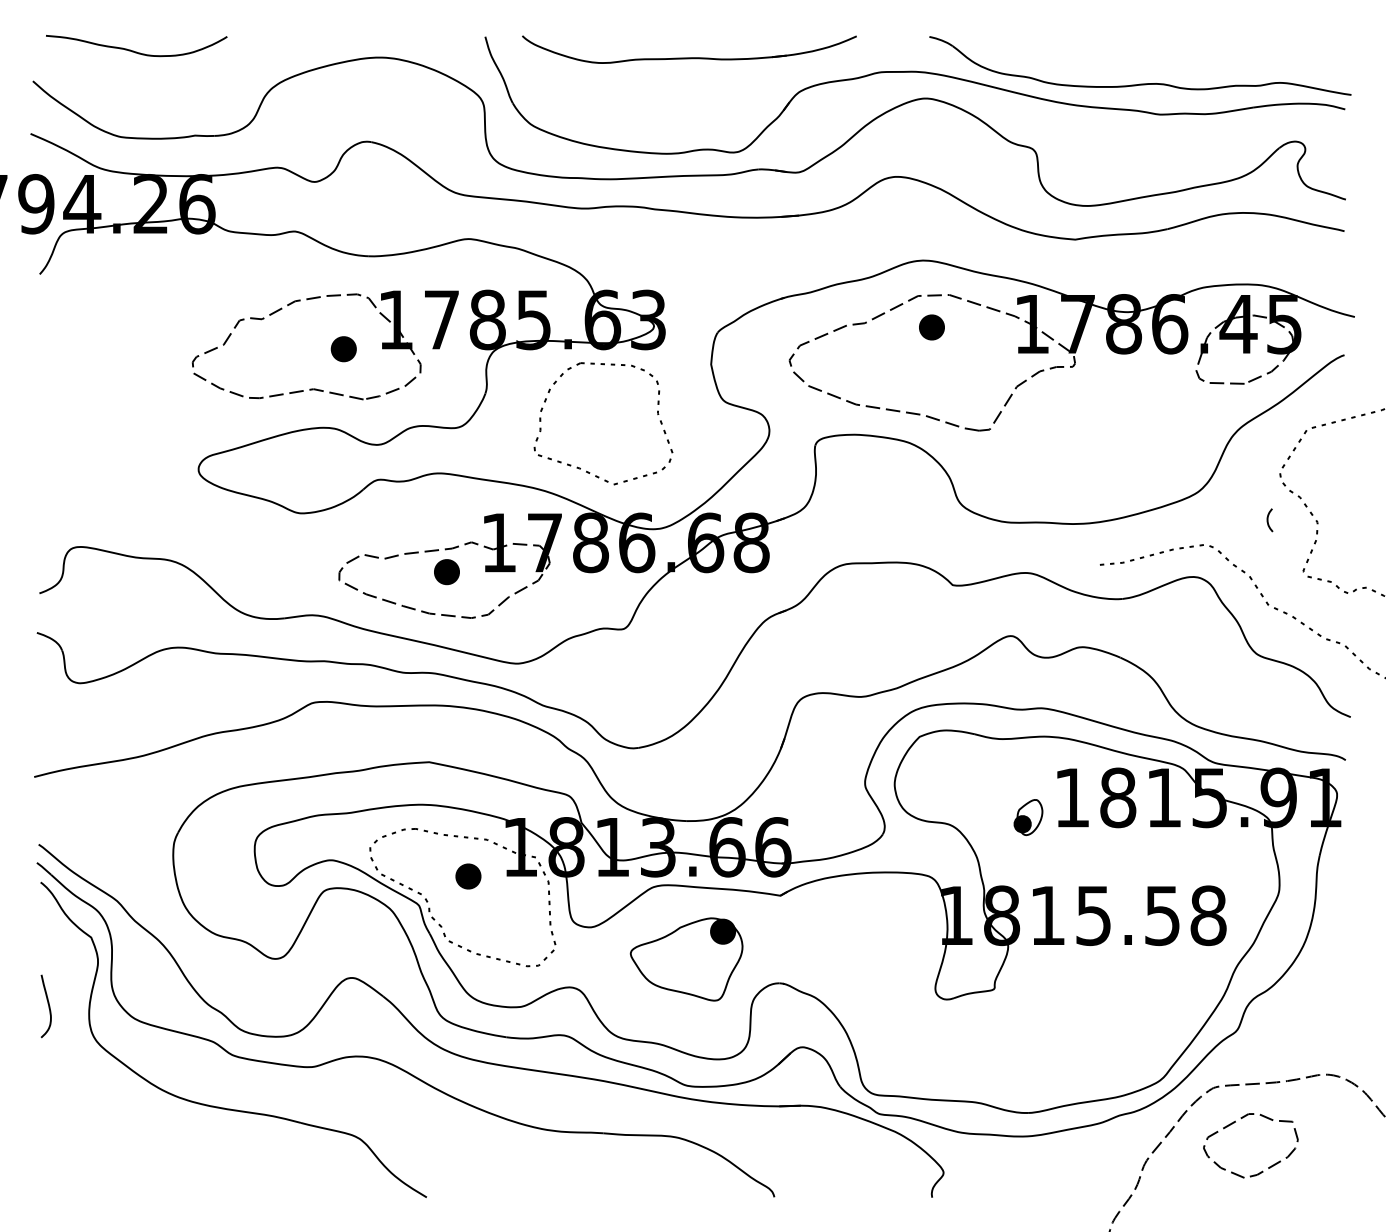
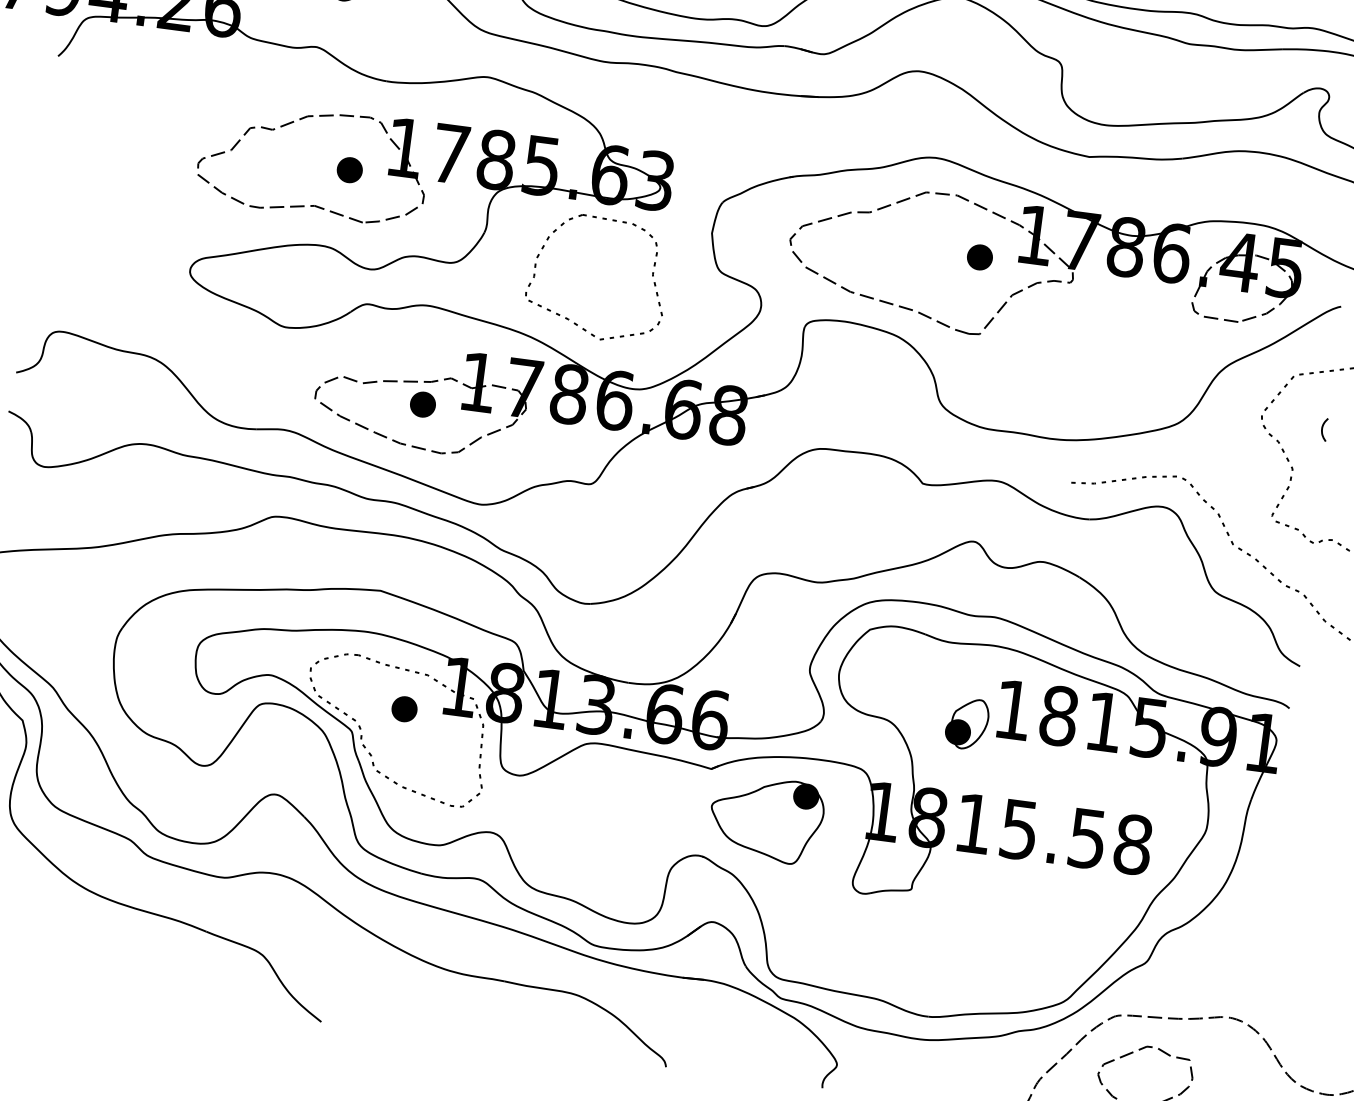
part: (931, 327) -> (979, 257), moved
curve: (1268, 520) -> (1322, 429), moved
part: (1028, 817) -> (967, 723), size x1.43
part: (686, 959) -> (766, 819), moved

